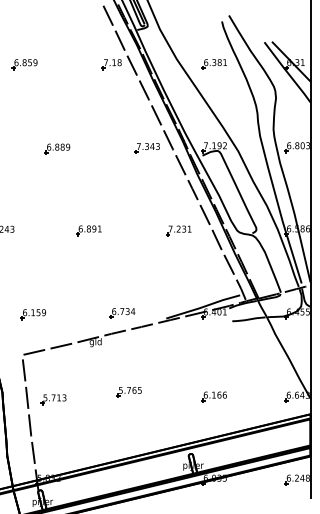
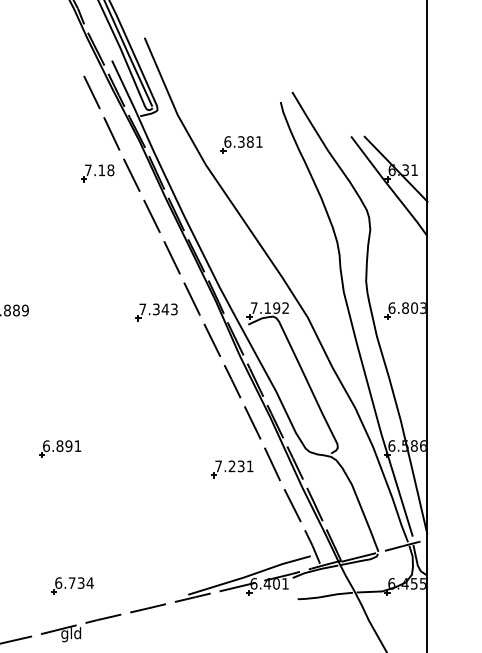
part: (213, 64) -> (240, 145), moved
part: (178, 230) -> (231, 468), moved
part: (122, 313) -> (72, 586), moved

